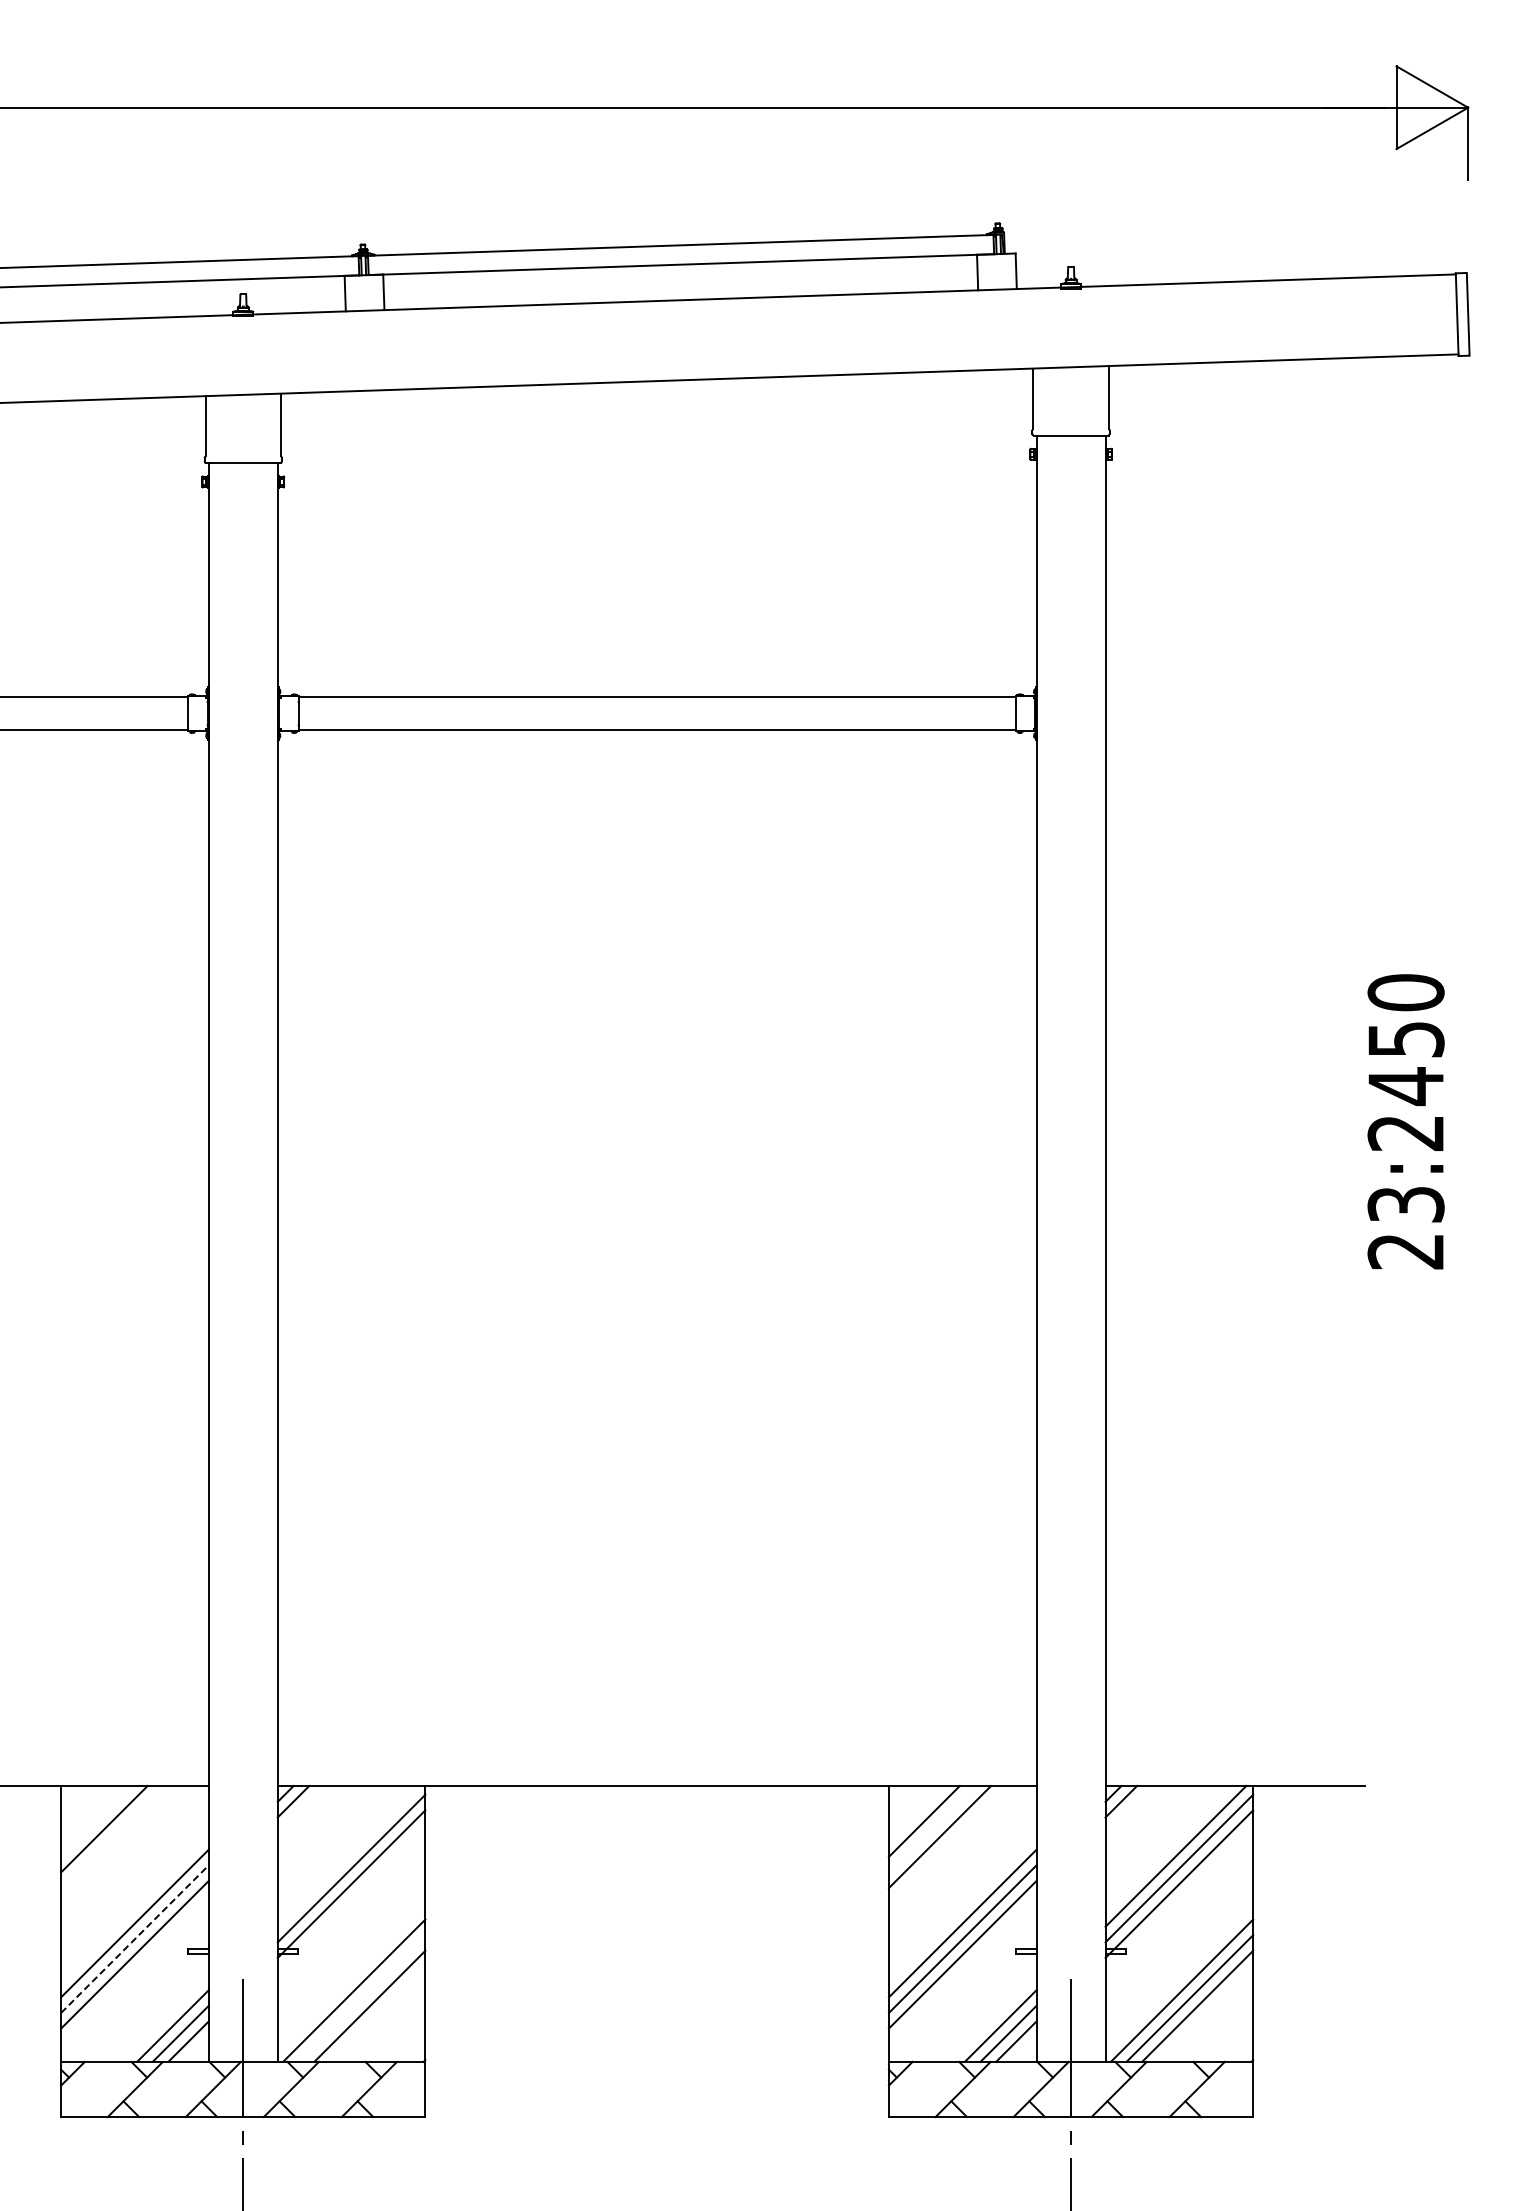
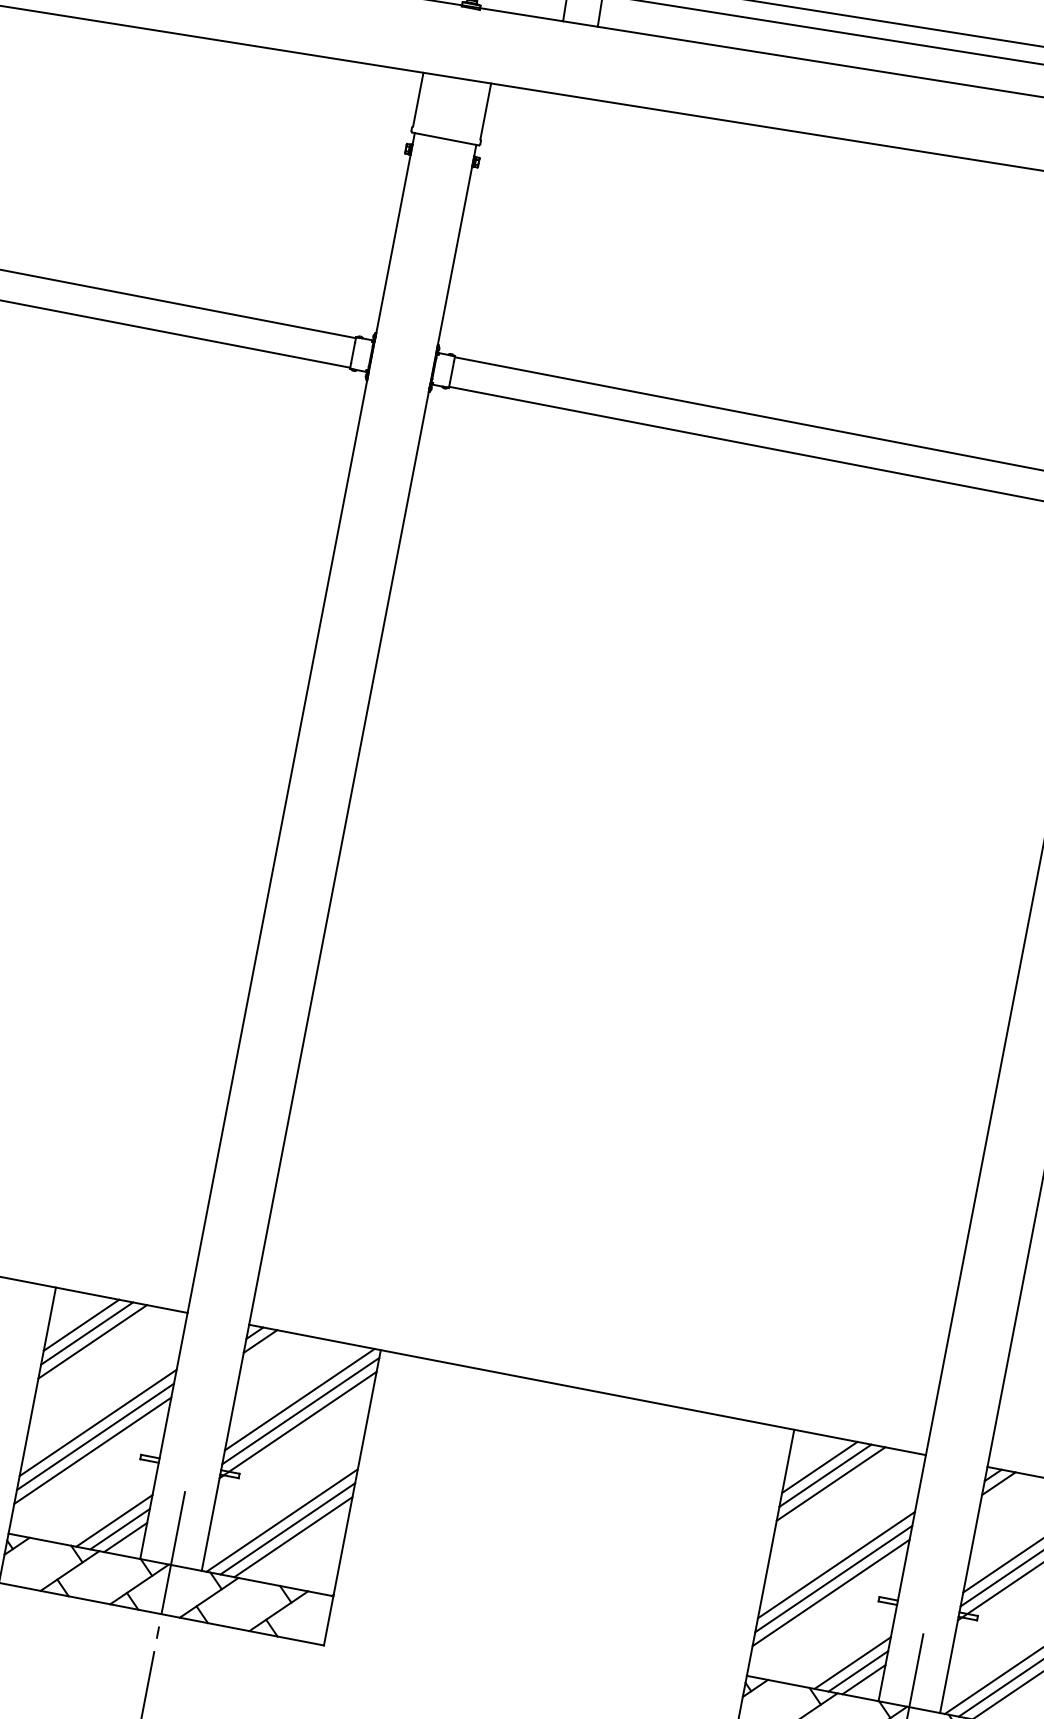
line: (96, 1820) -> (81, 1324), added
line: (931, 1828) -> (824, 1475), added
line: (112, 1836) -> (93, 1341), added
line: (347, 1855) -> (299, 1398), added
line: (135, 1938) -> (96, 1436), dashed -> solid
line: (361, 1998) -> (287, 1528), added

